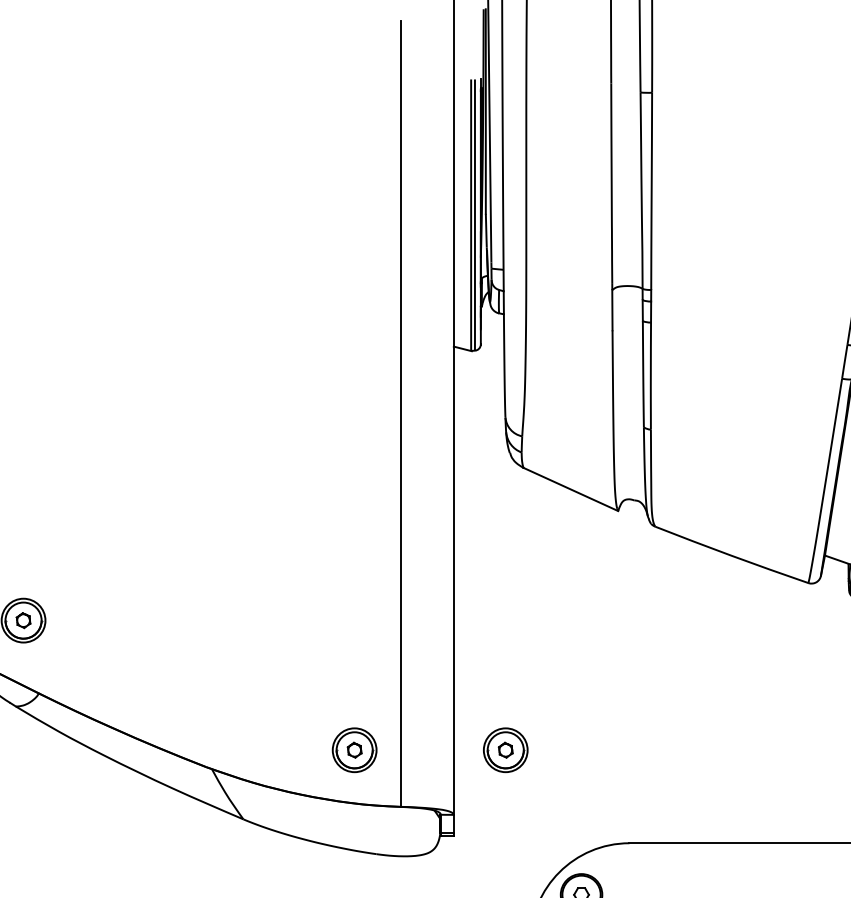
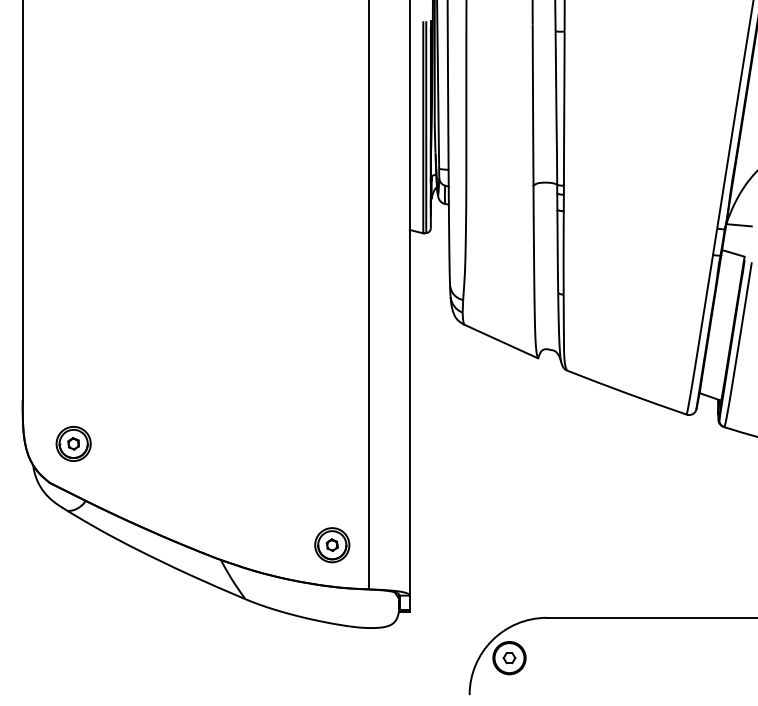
part: (506, 750) -> (450, 545), removed

